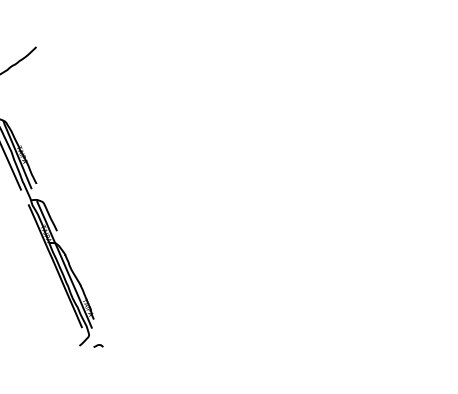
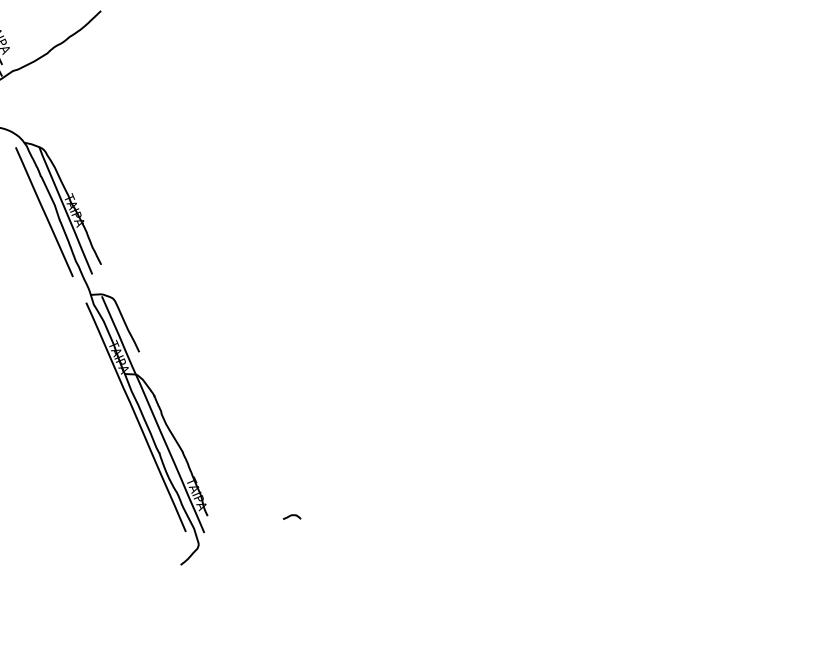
curve: (98, 345) -> (292, 516), moved

